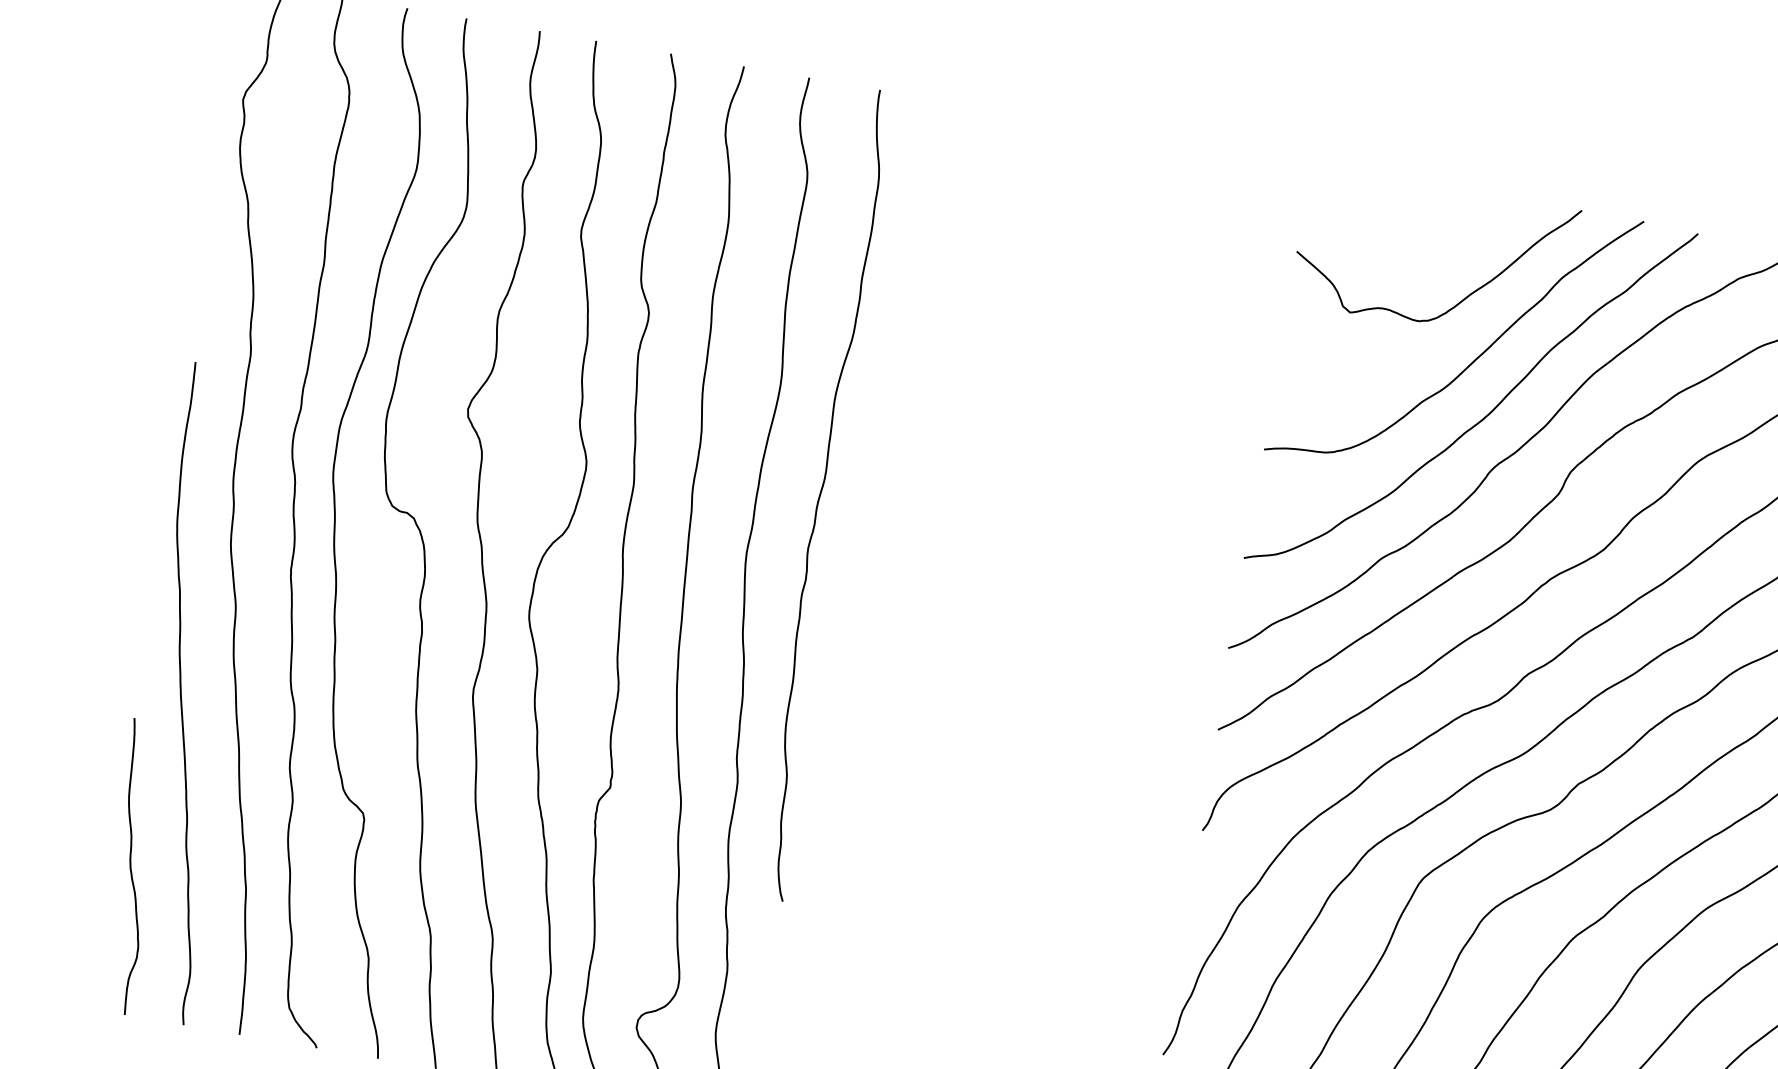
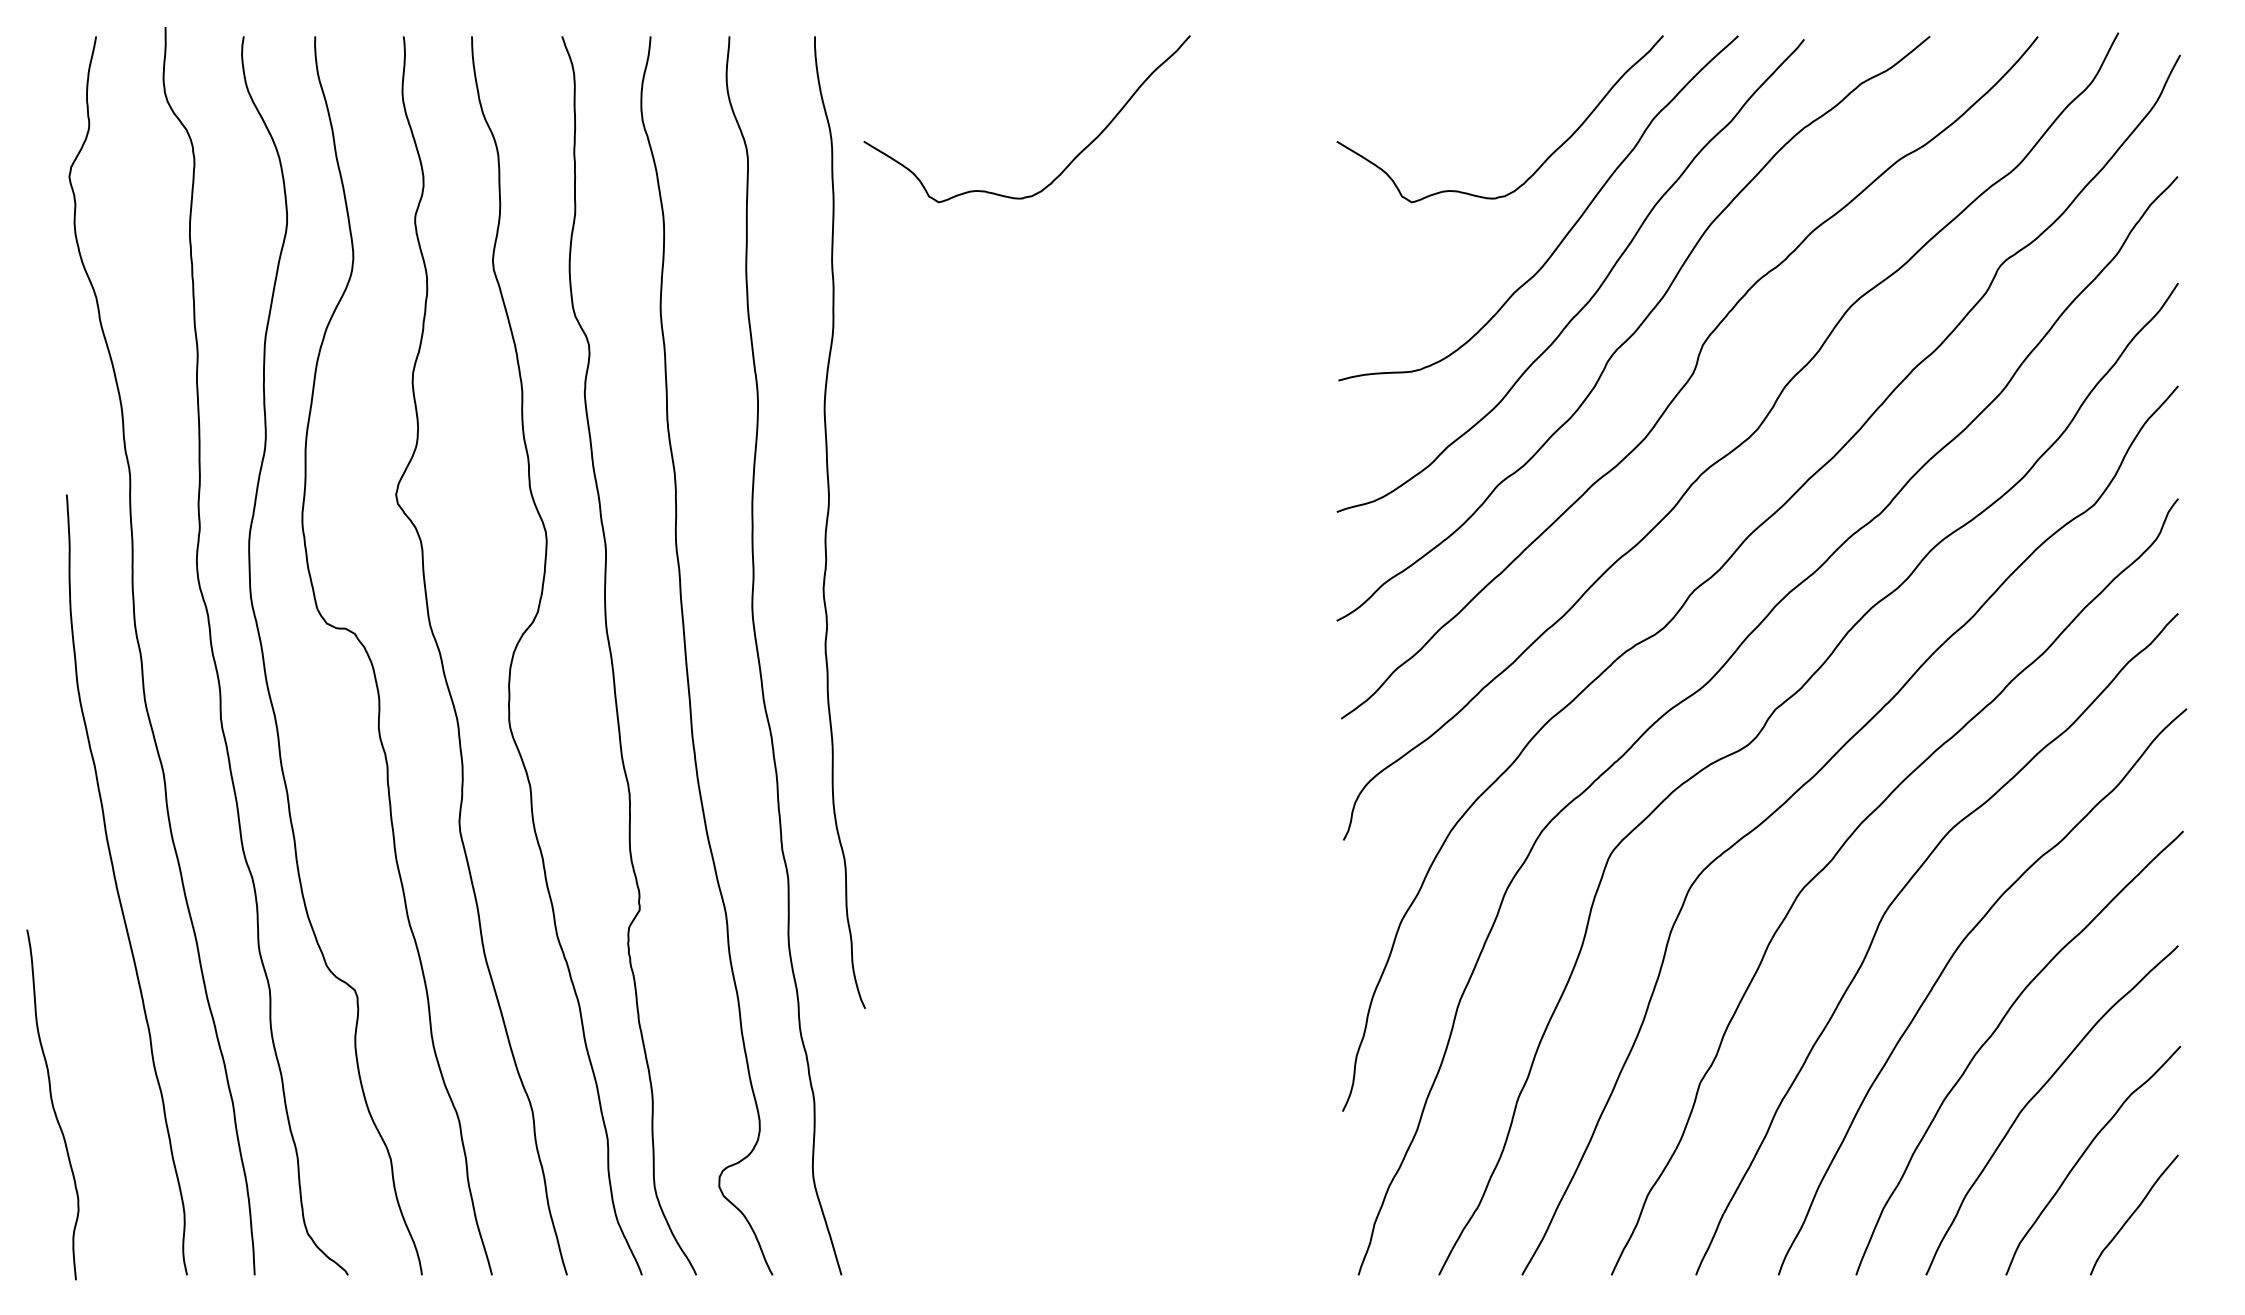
curve: (1073, 229) -> (1070, 161), added
curve: (130, 866) -> (52, 1104), moved

